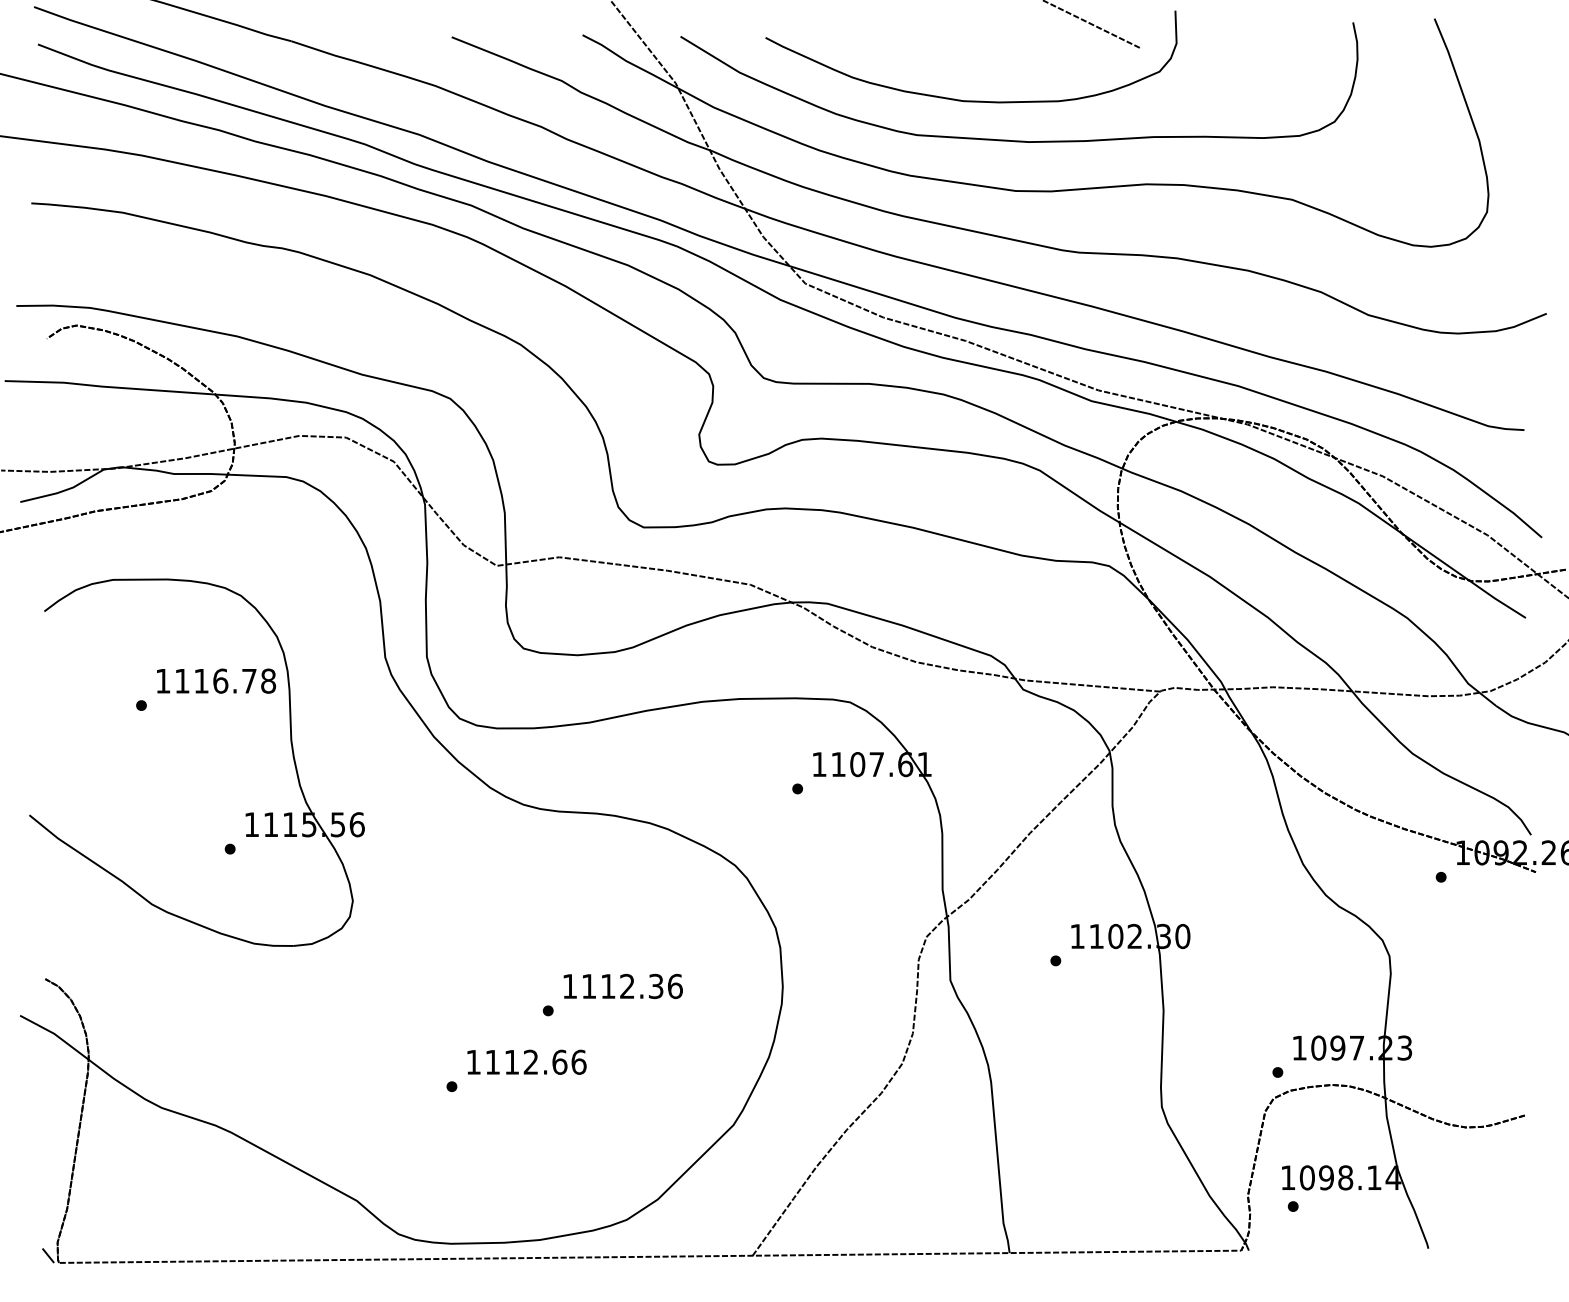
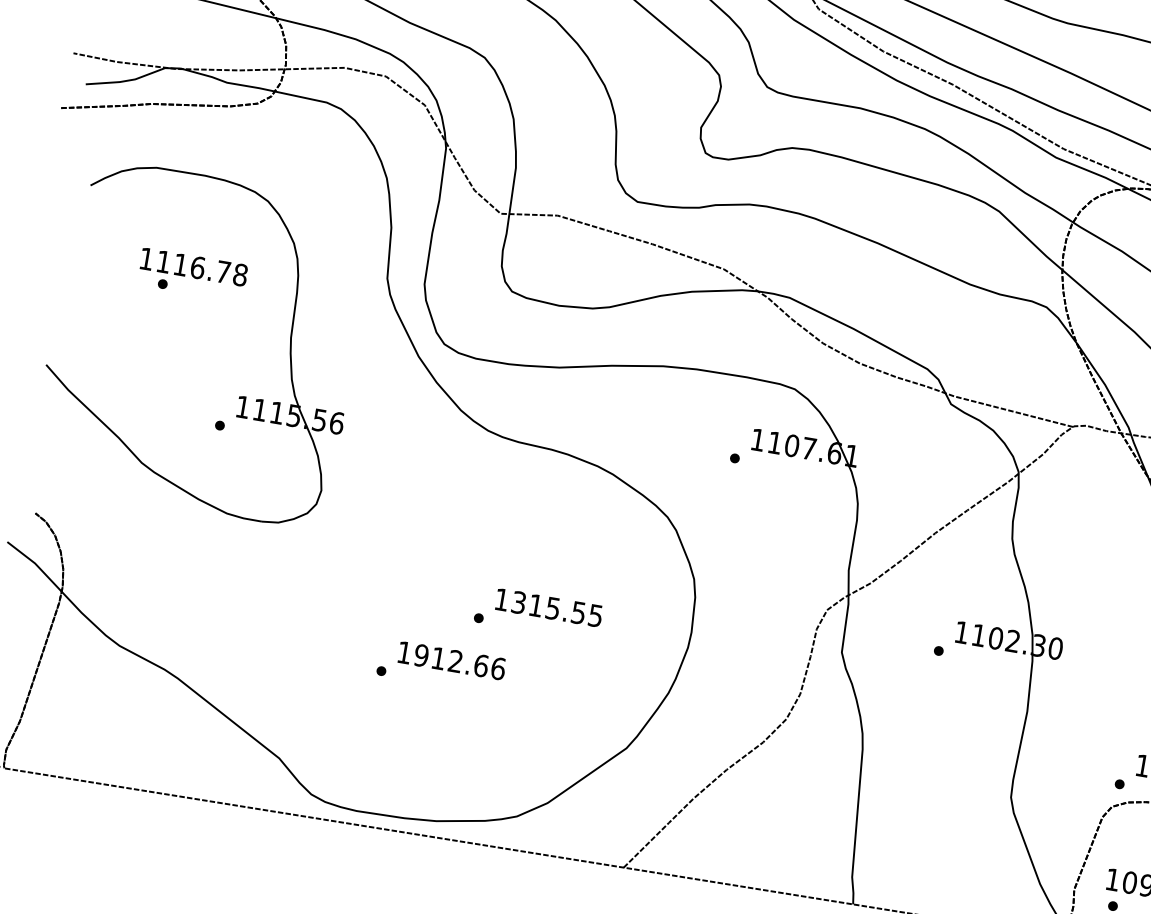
text: (216, 680) -> (194, 266), moved
text: (632, 986) -> (557, 609), 1112.36 -> 1315.55
text: (492, 1061) -> (421, 654), 1112.66 -> 1912.66

